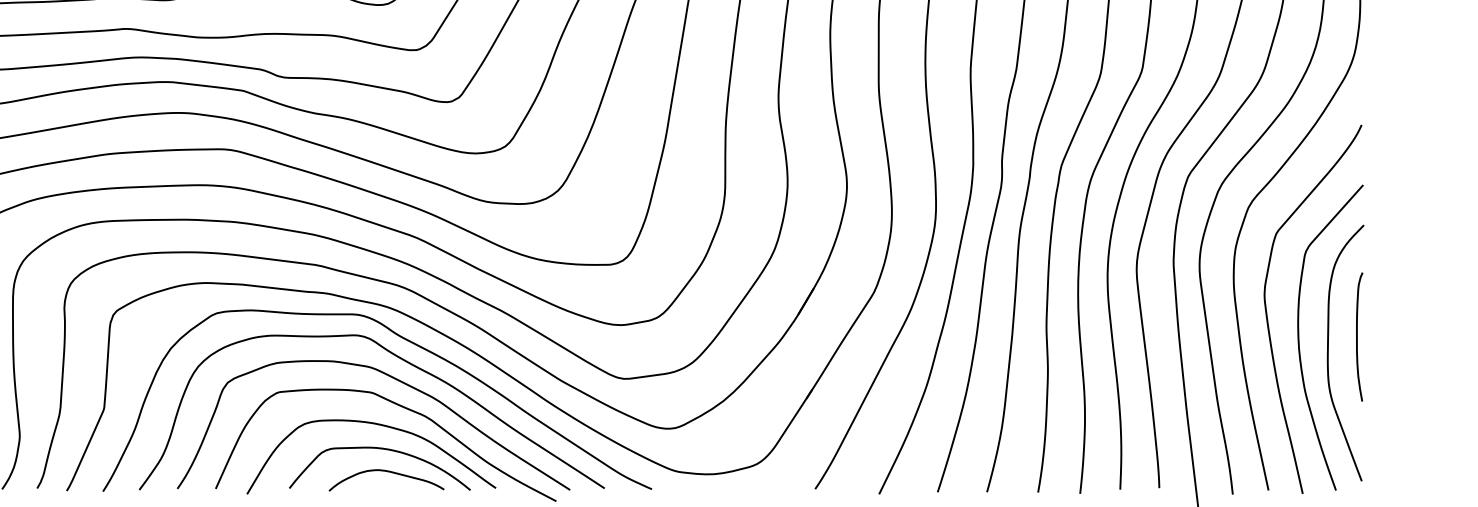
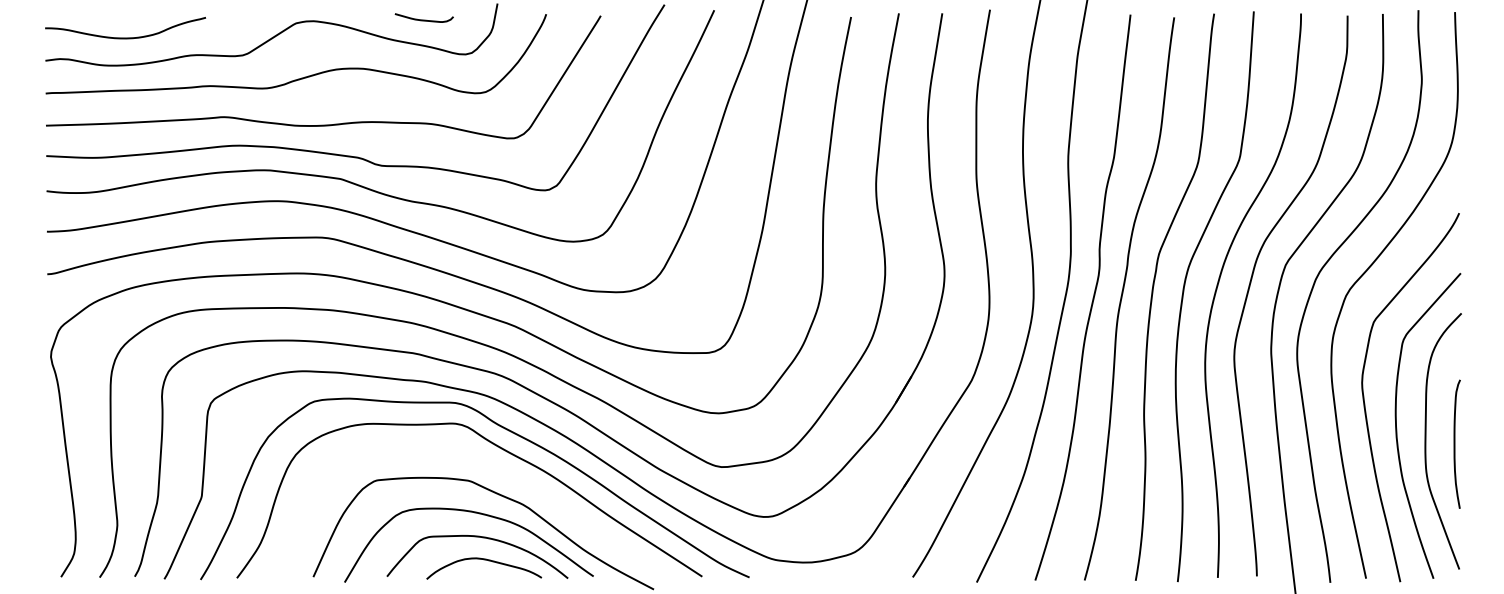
curve: (1357, 336) -> (1455, 443), moved
curve: (395, 380) -> (493, 468), removed

